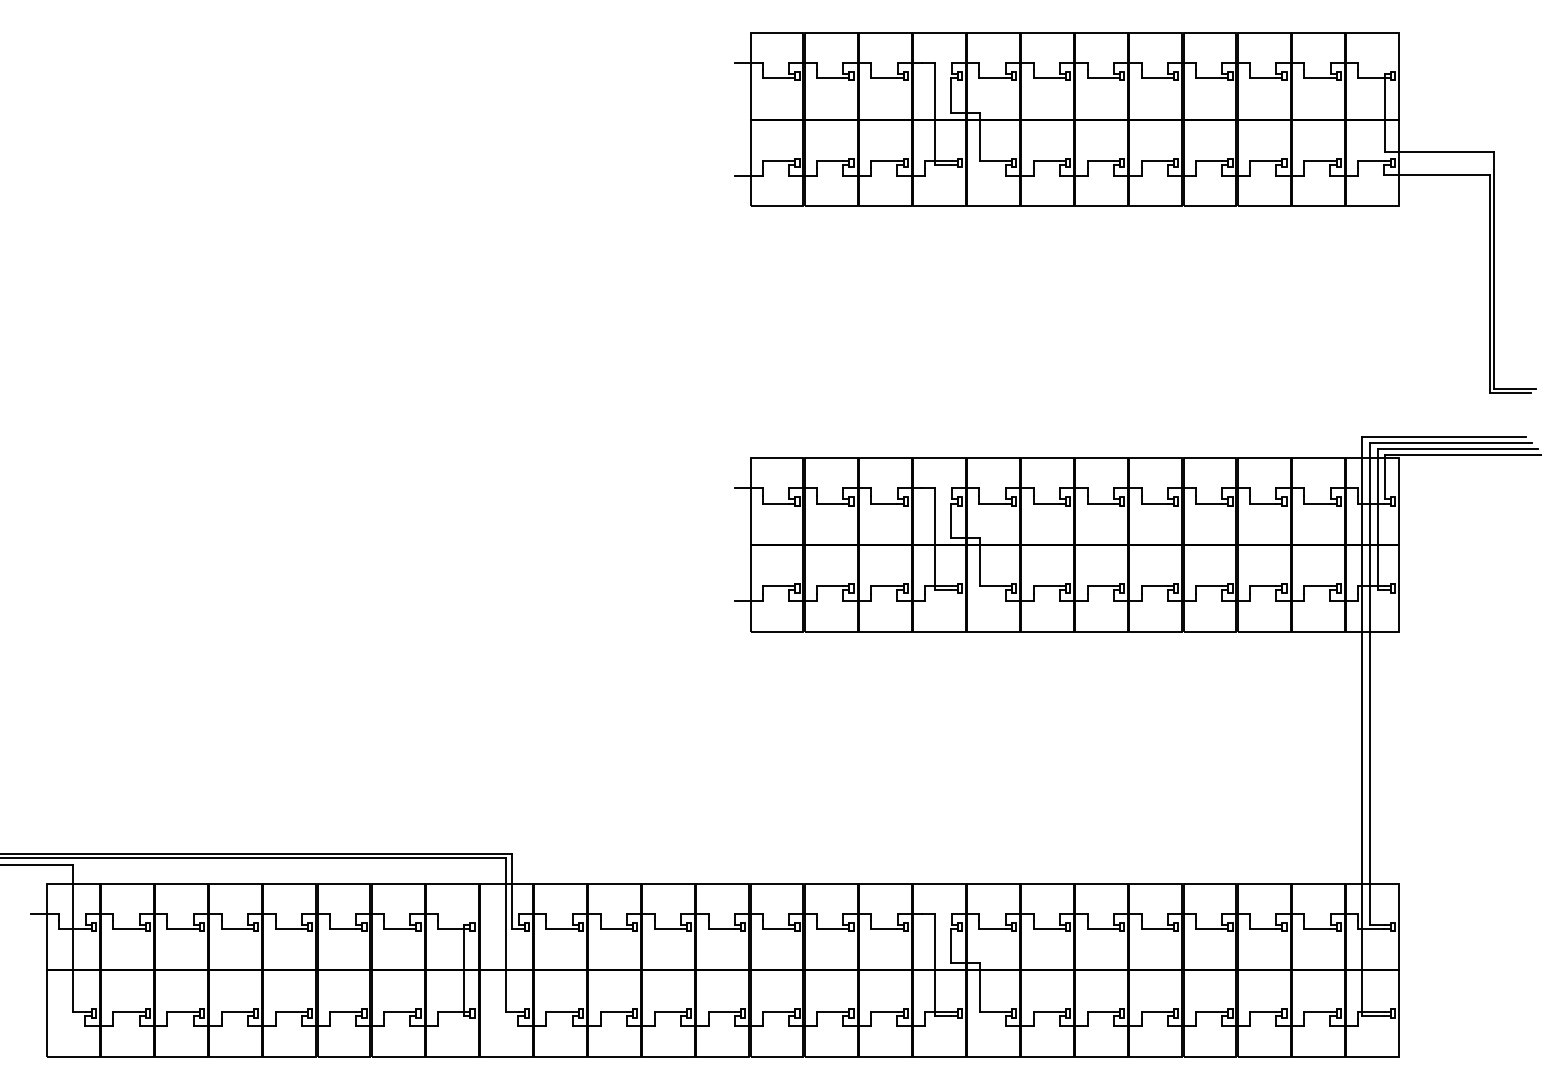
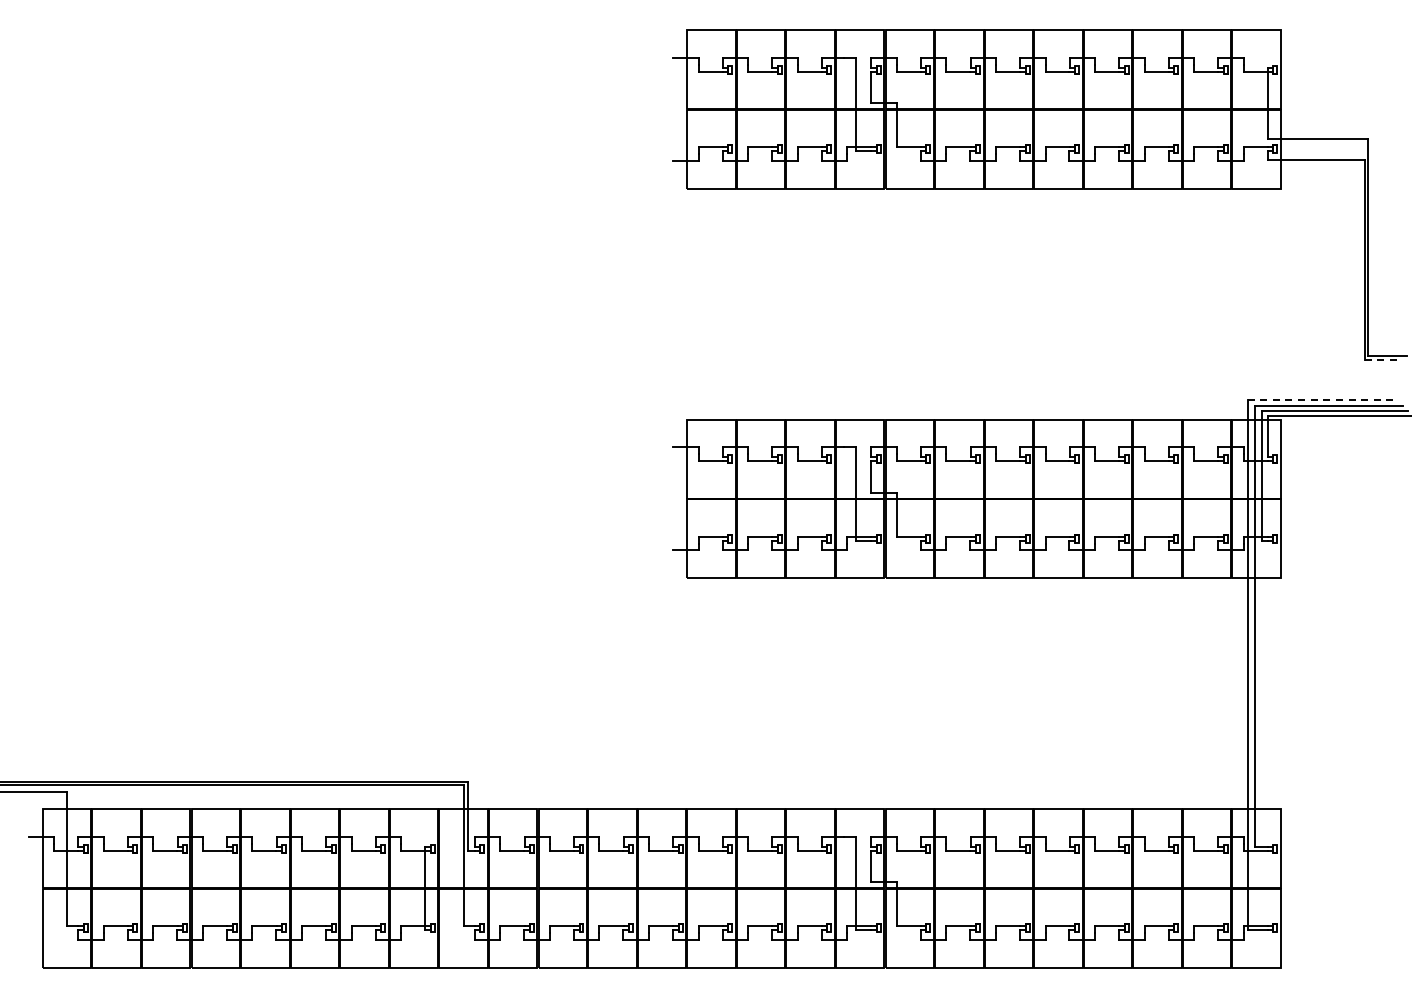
line: (1510, 393) -> (1383, 360), solid -> dashed
line: (1444, 437) -> (1322, 400), solid -> dashed

